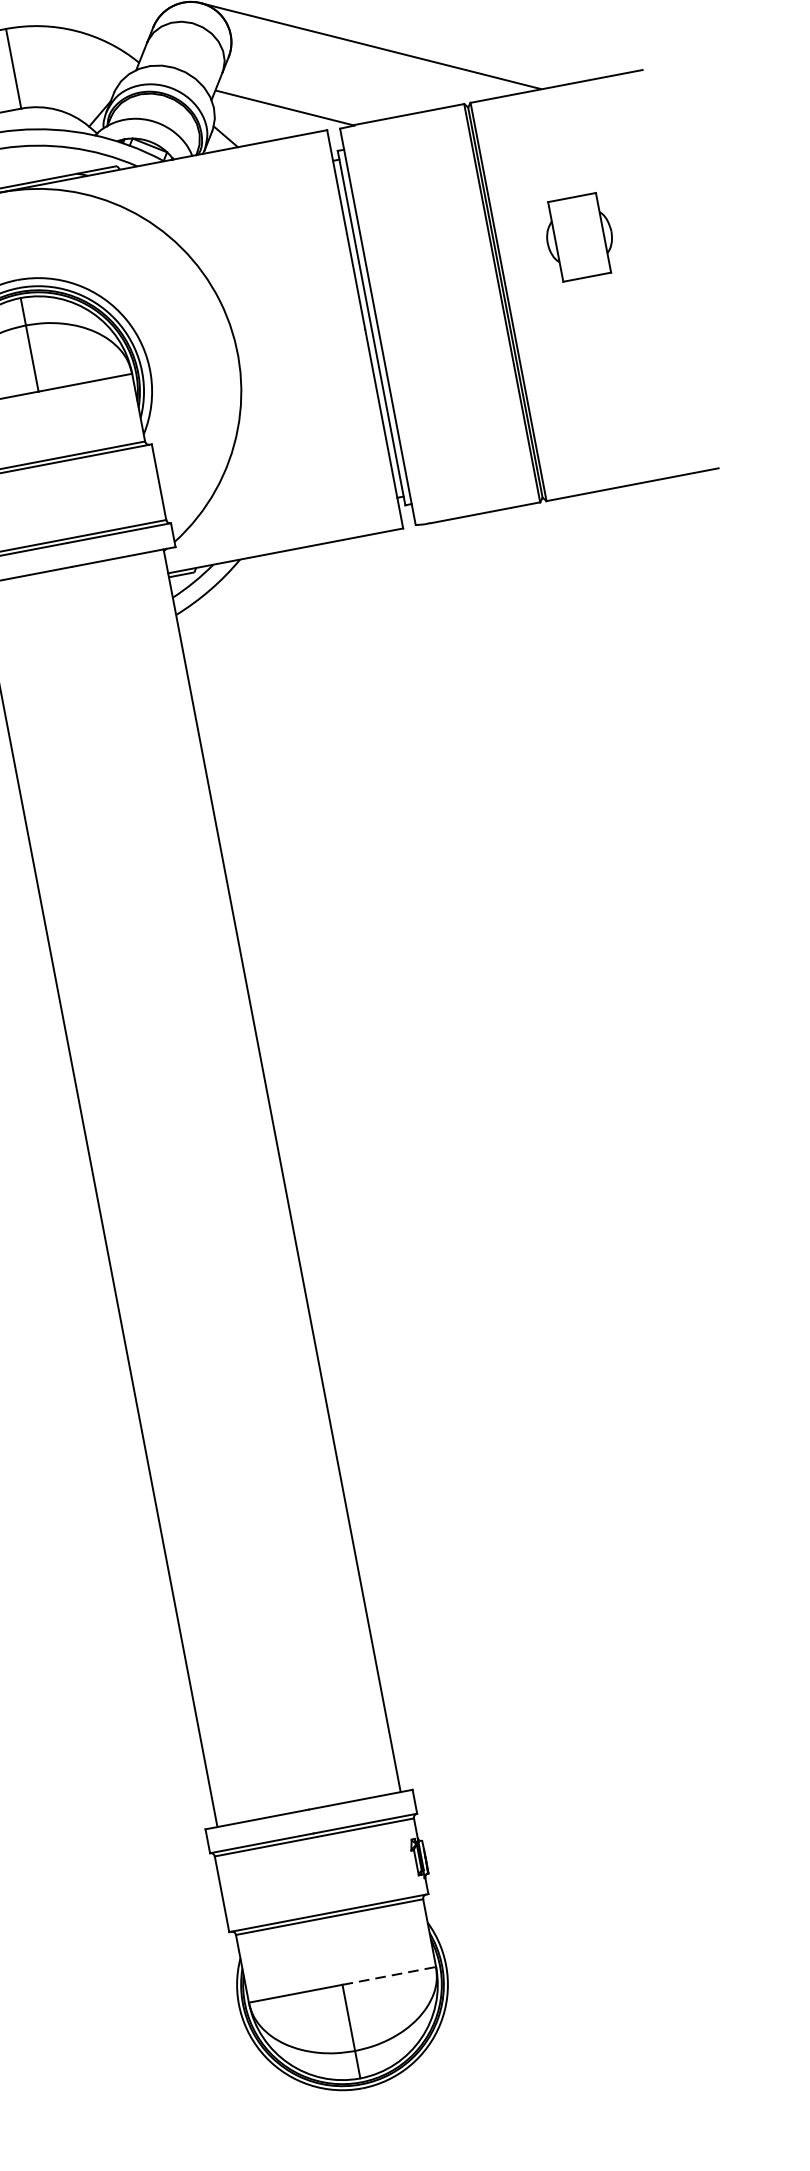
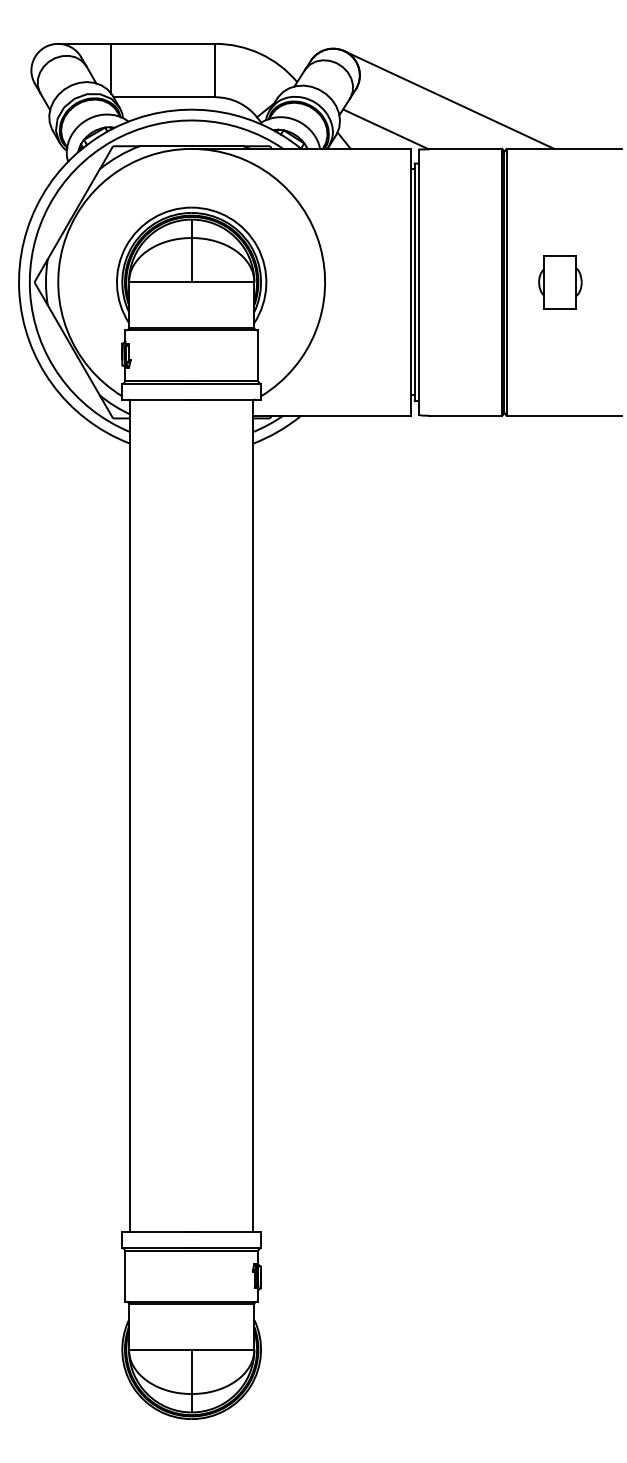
part: (579, 237) -> (560, 282), moved
line: (389, 1975) -> (223, 1349), dashed -> solid

